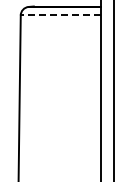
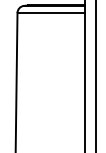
line: (60, 15) -> (50, 13), dashed -> solid

